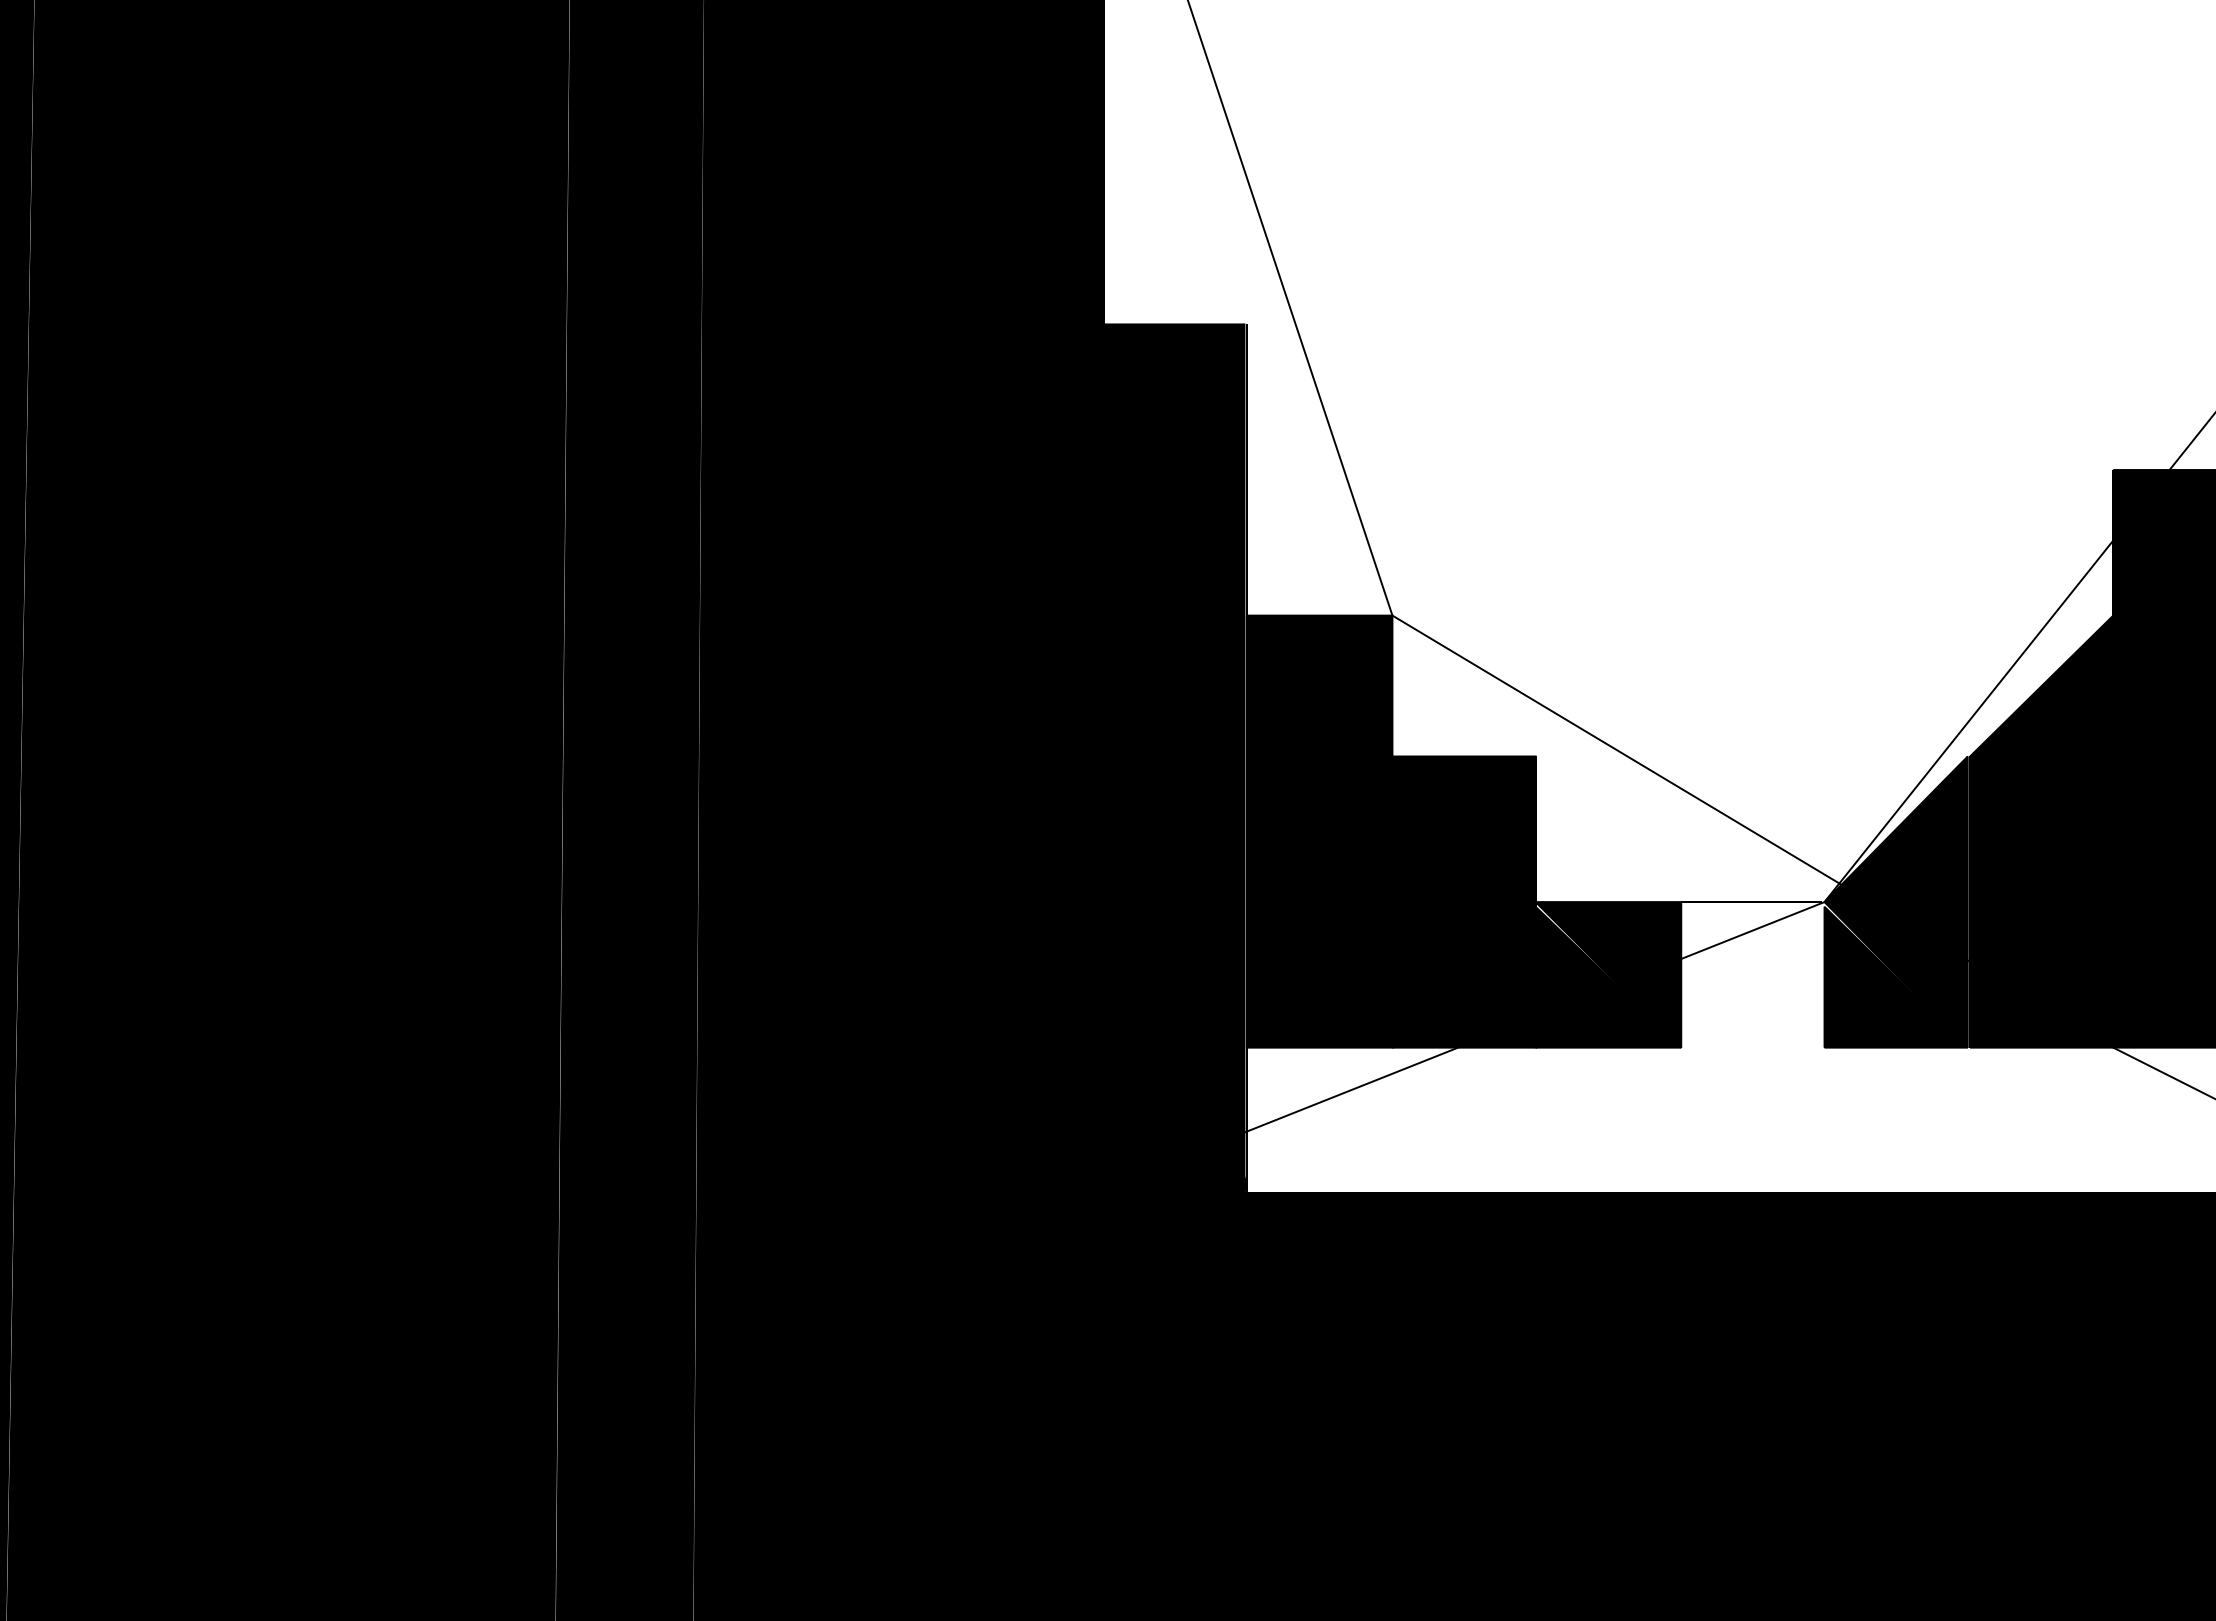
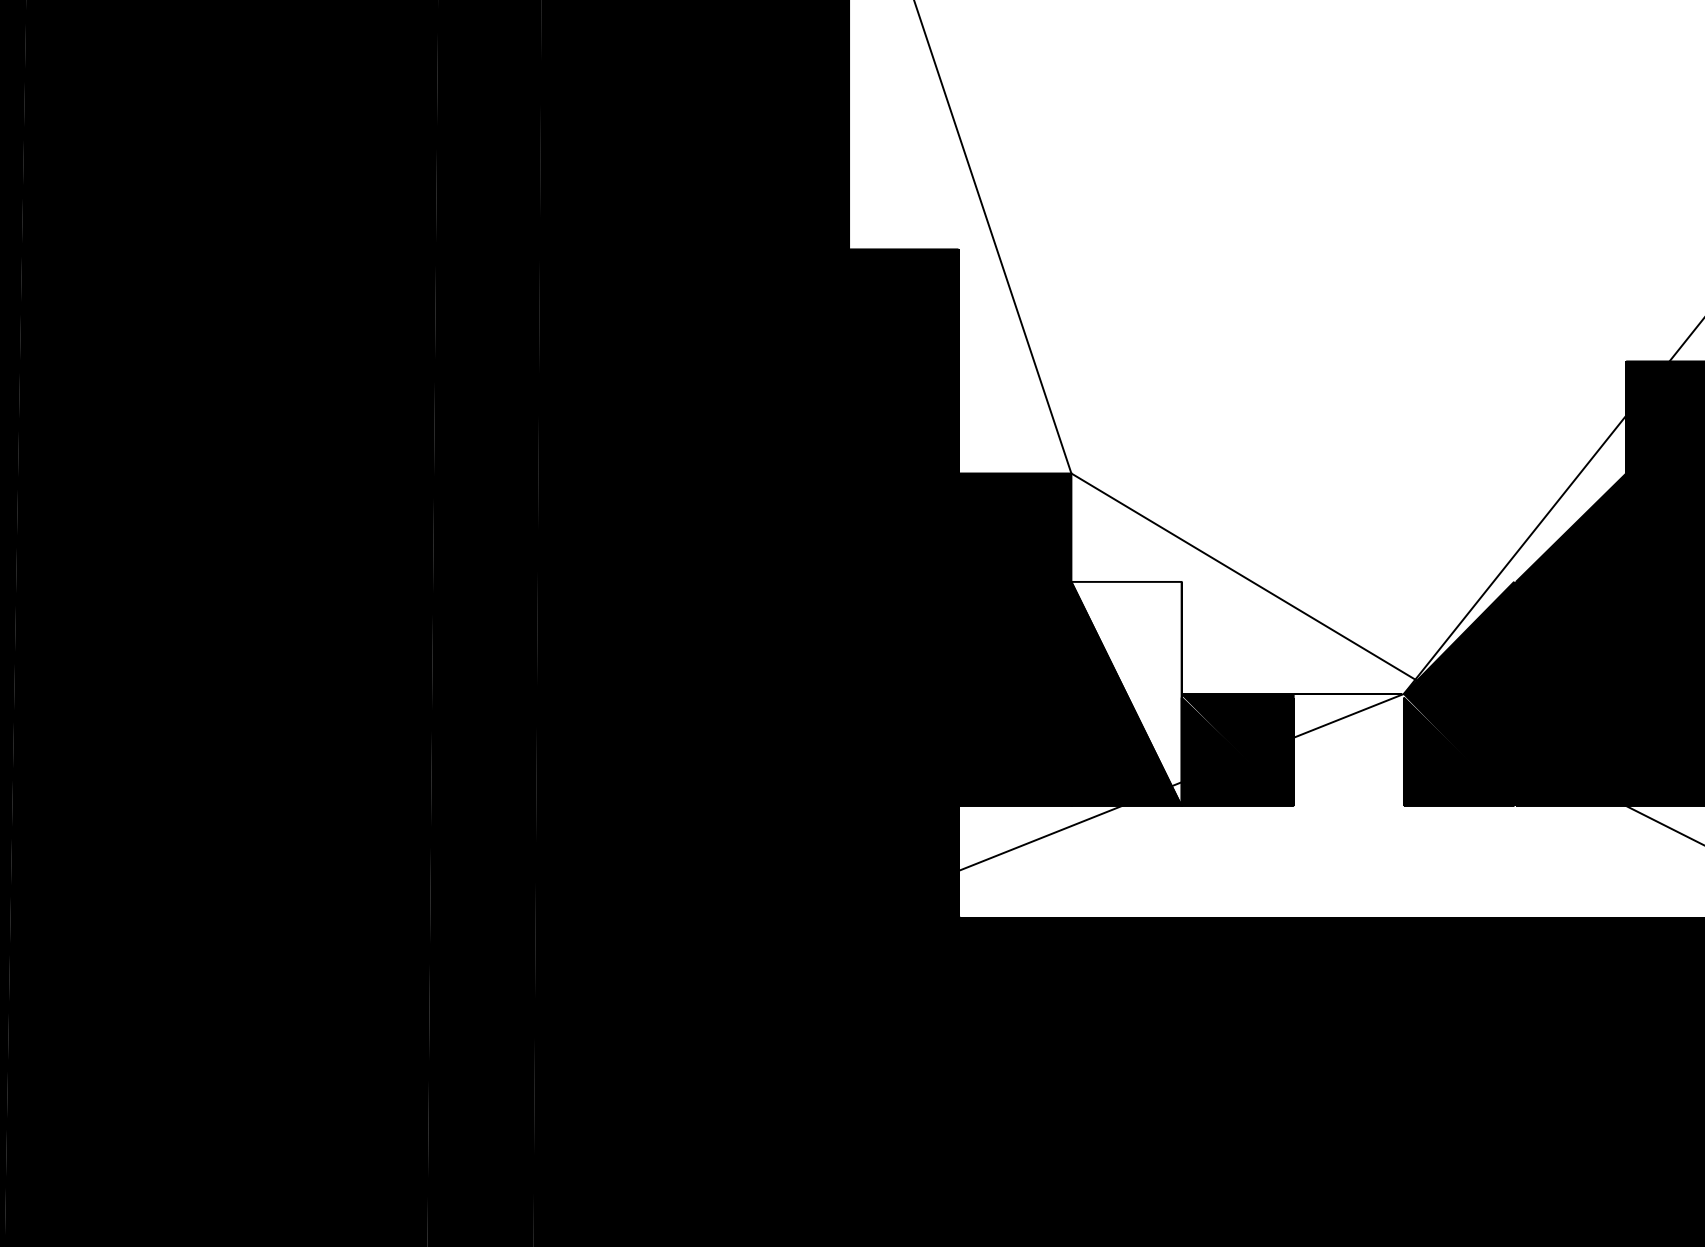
fill: (1463, 901) -> (1126, 693), removed

